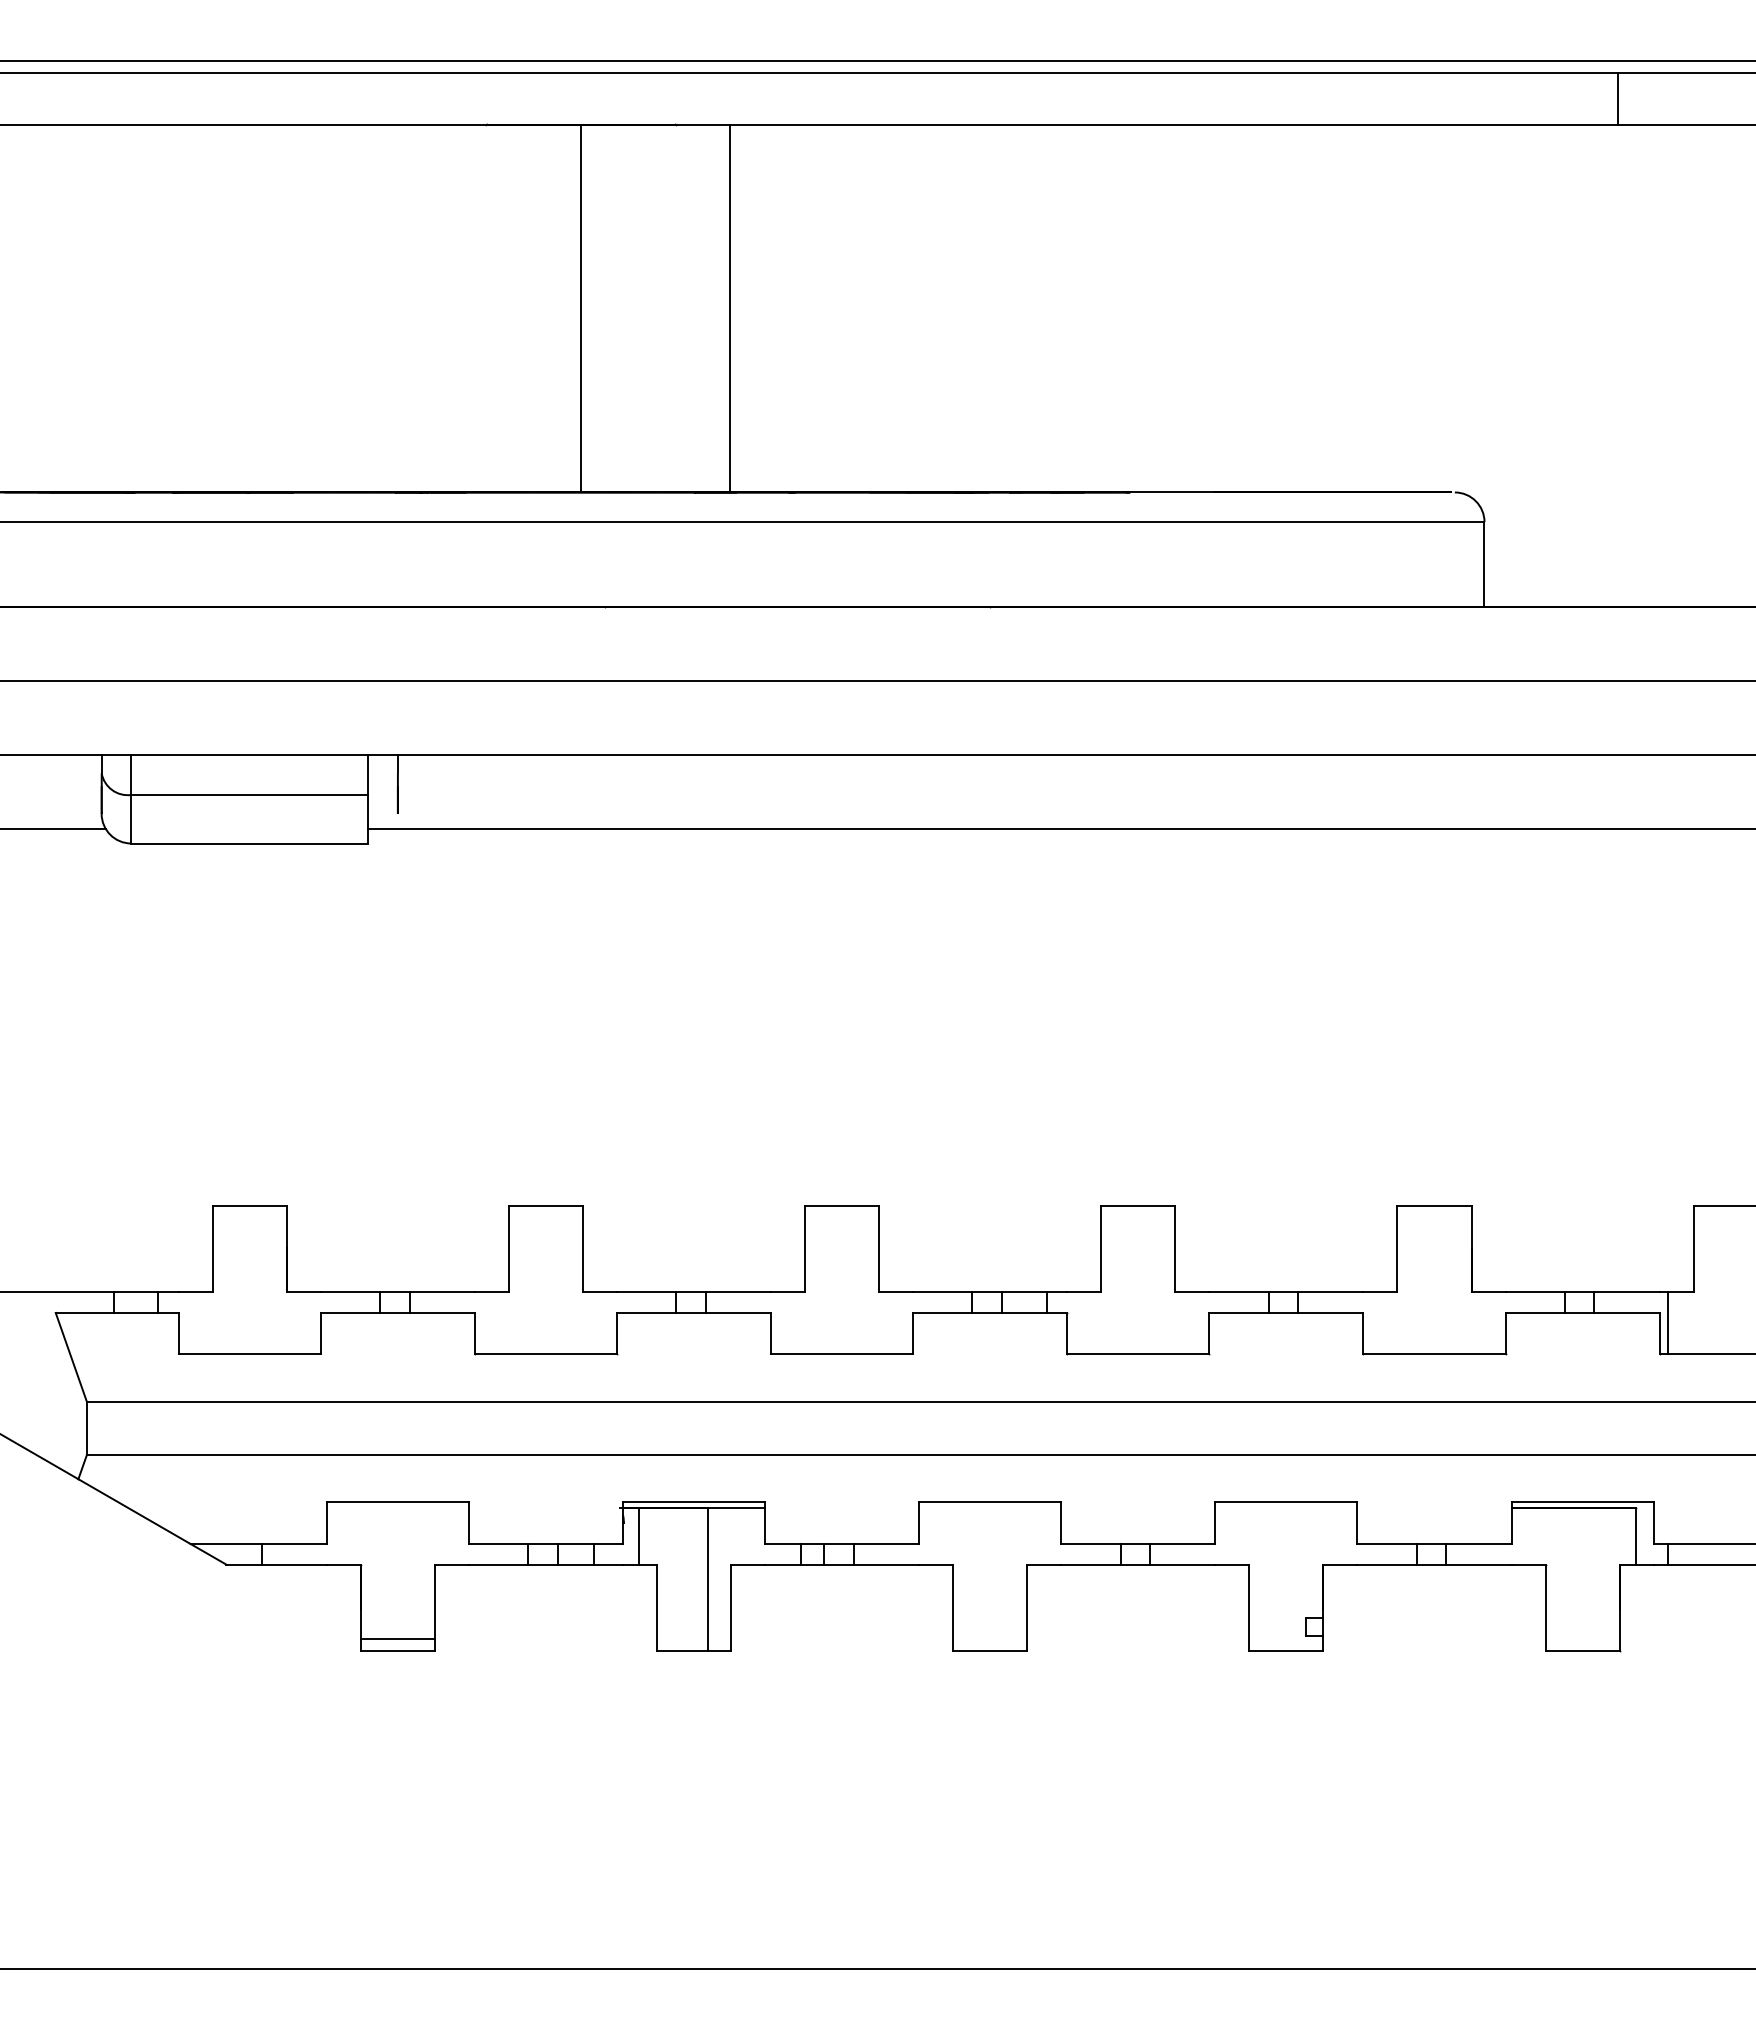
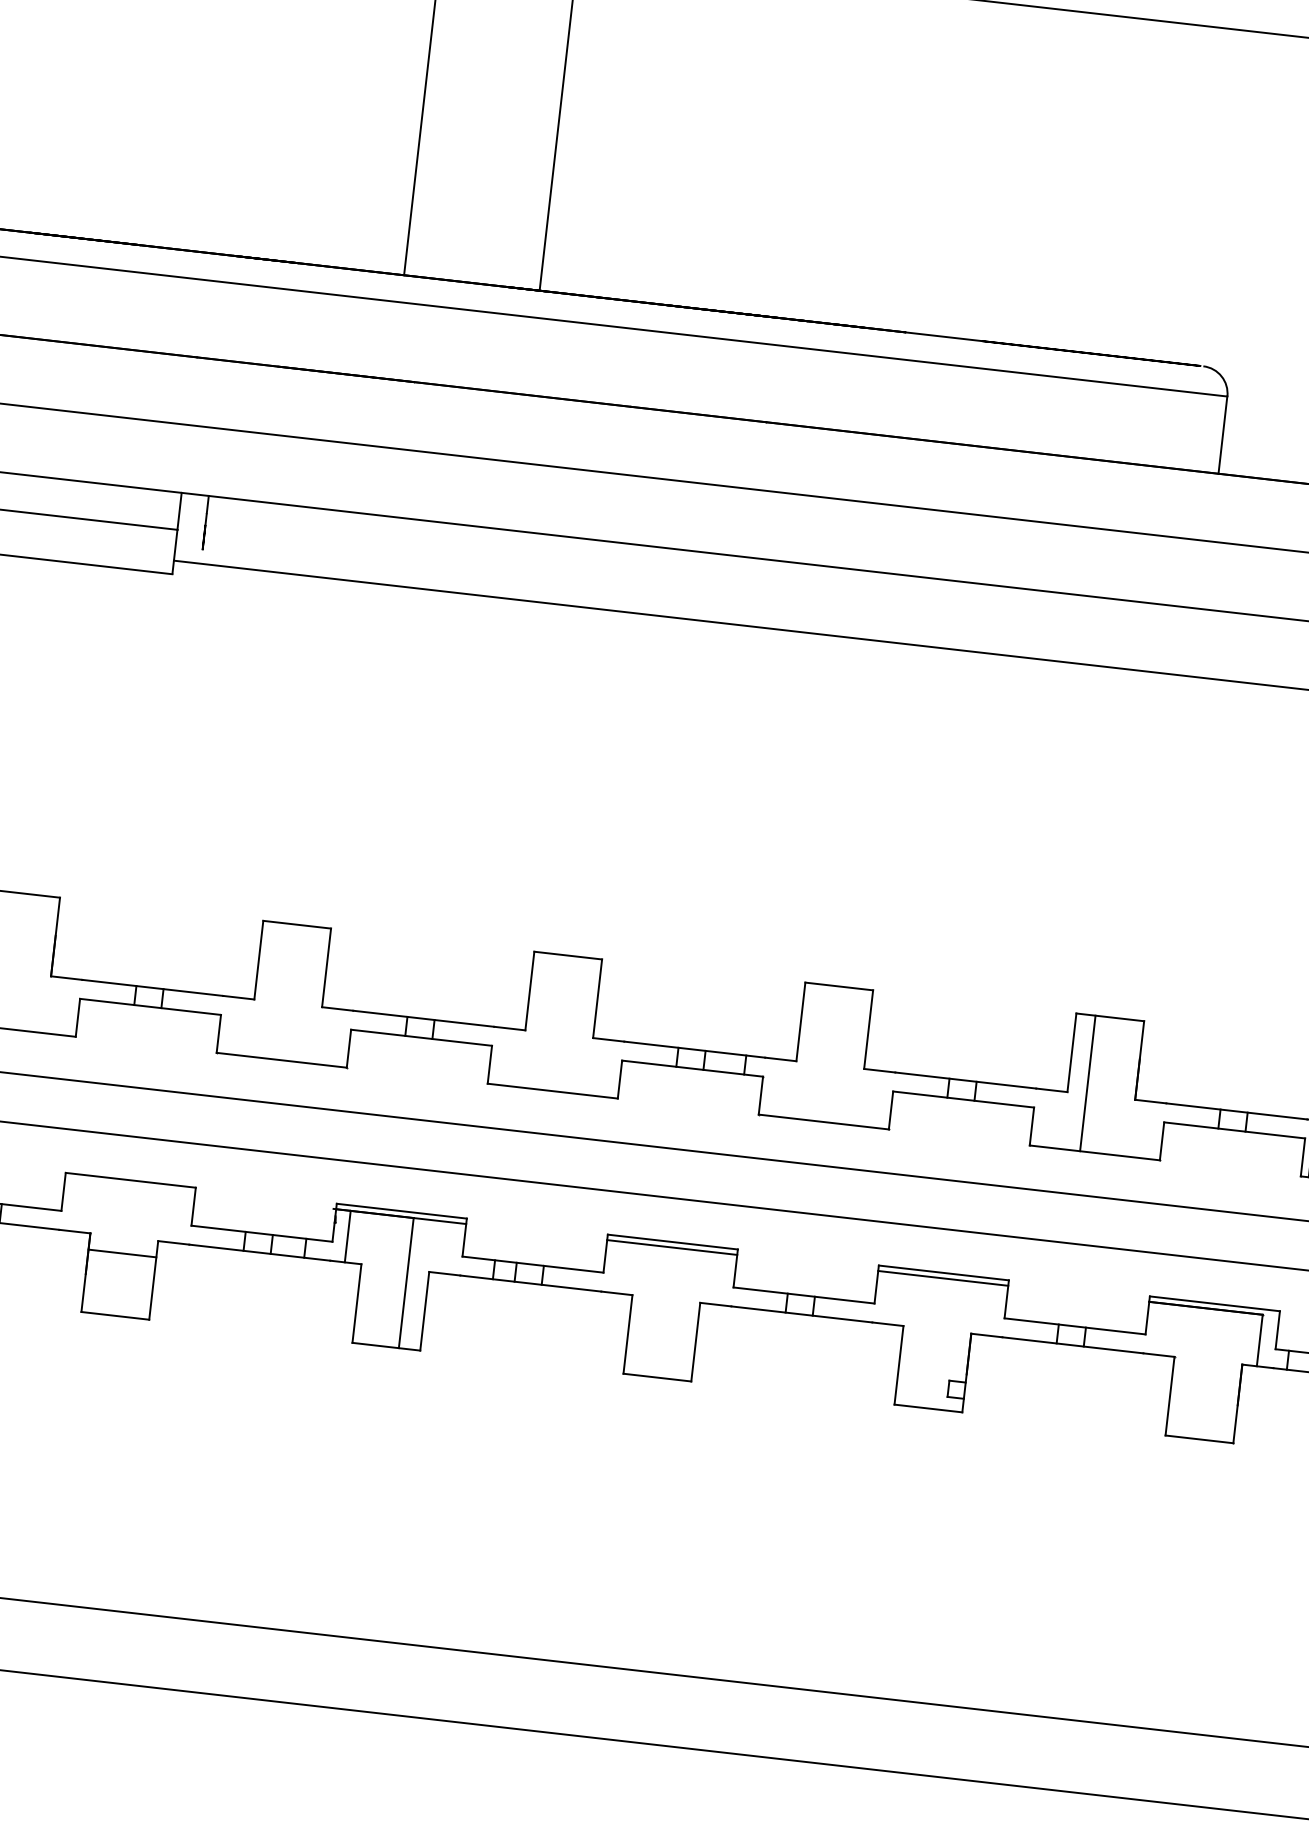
line: (1418, 1280) -> (1087, 1083), added
line: (990, 1508) -> (672, 1247), added
line: (1286, 1508) -> (943, 1278), added
line: (397, 1639) -> (122, 1253), moved

